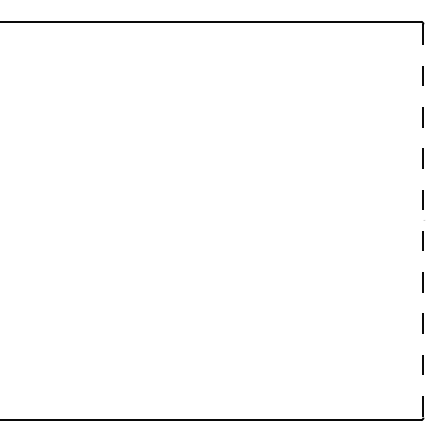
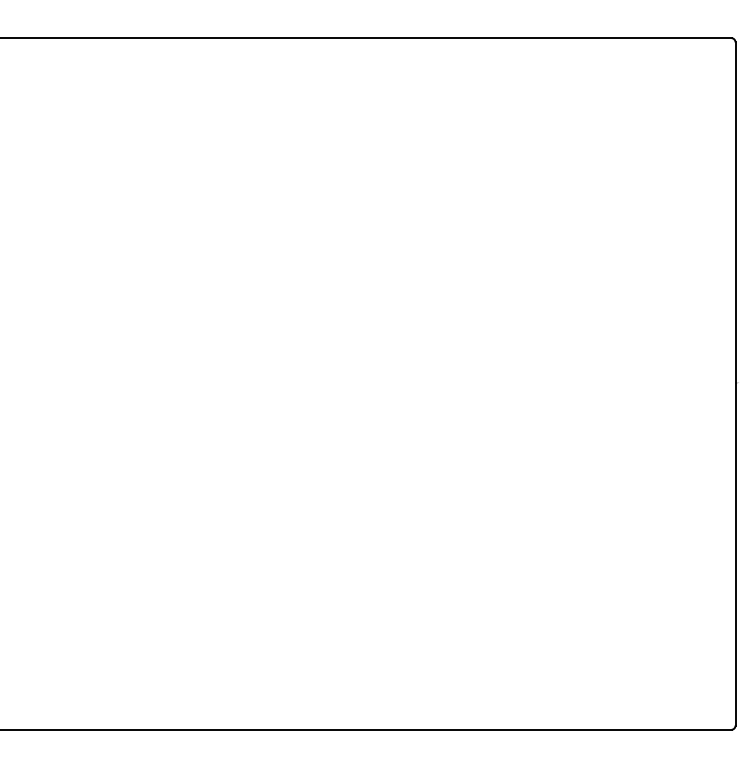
line: (423, 221) -> (735, 384), dashed -> solid

